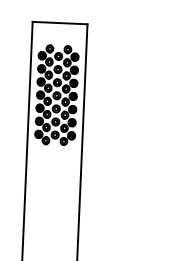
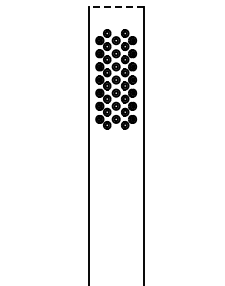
line: (59, 23) -> (115, 7), solid -> dashed

